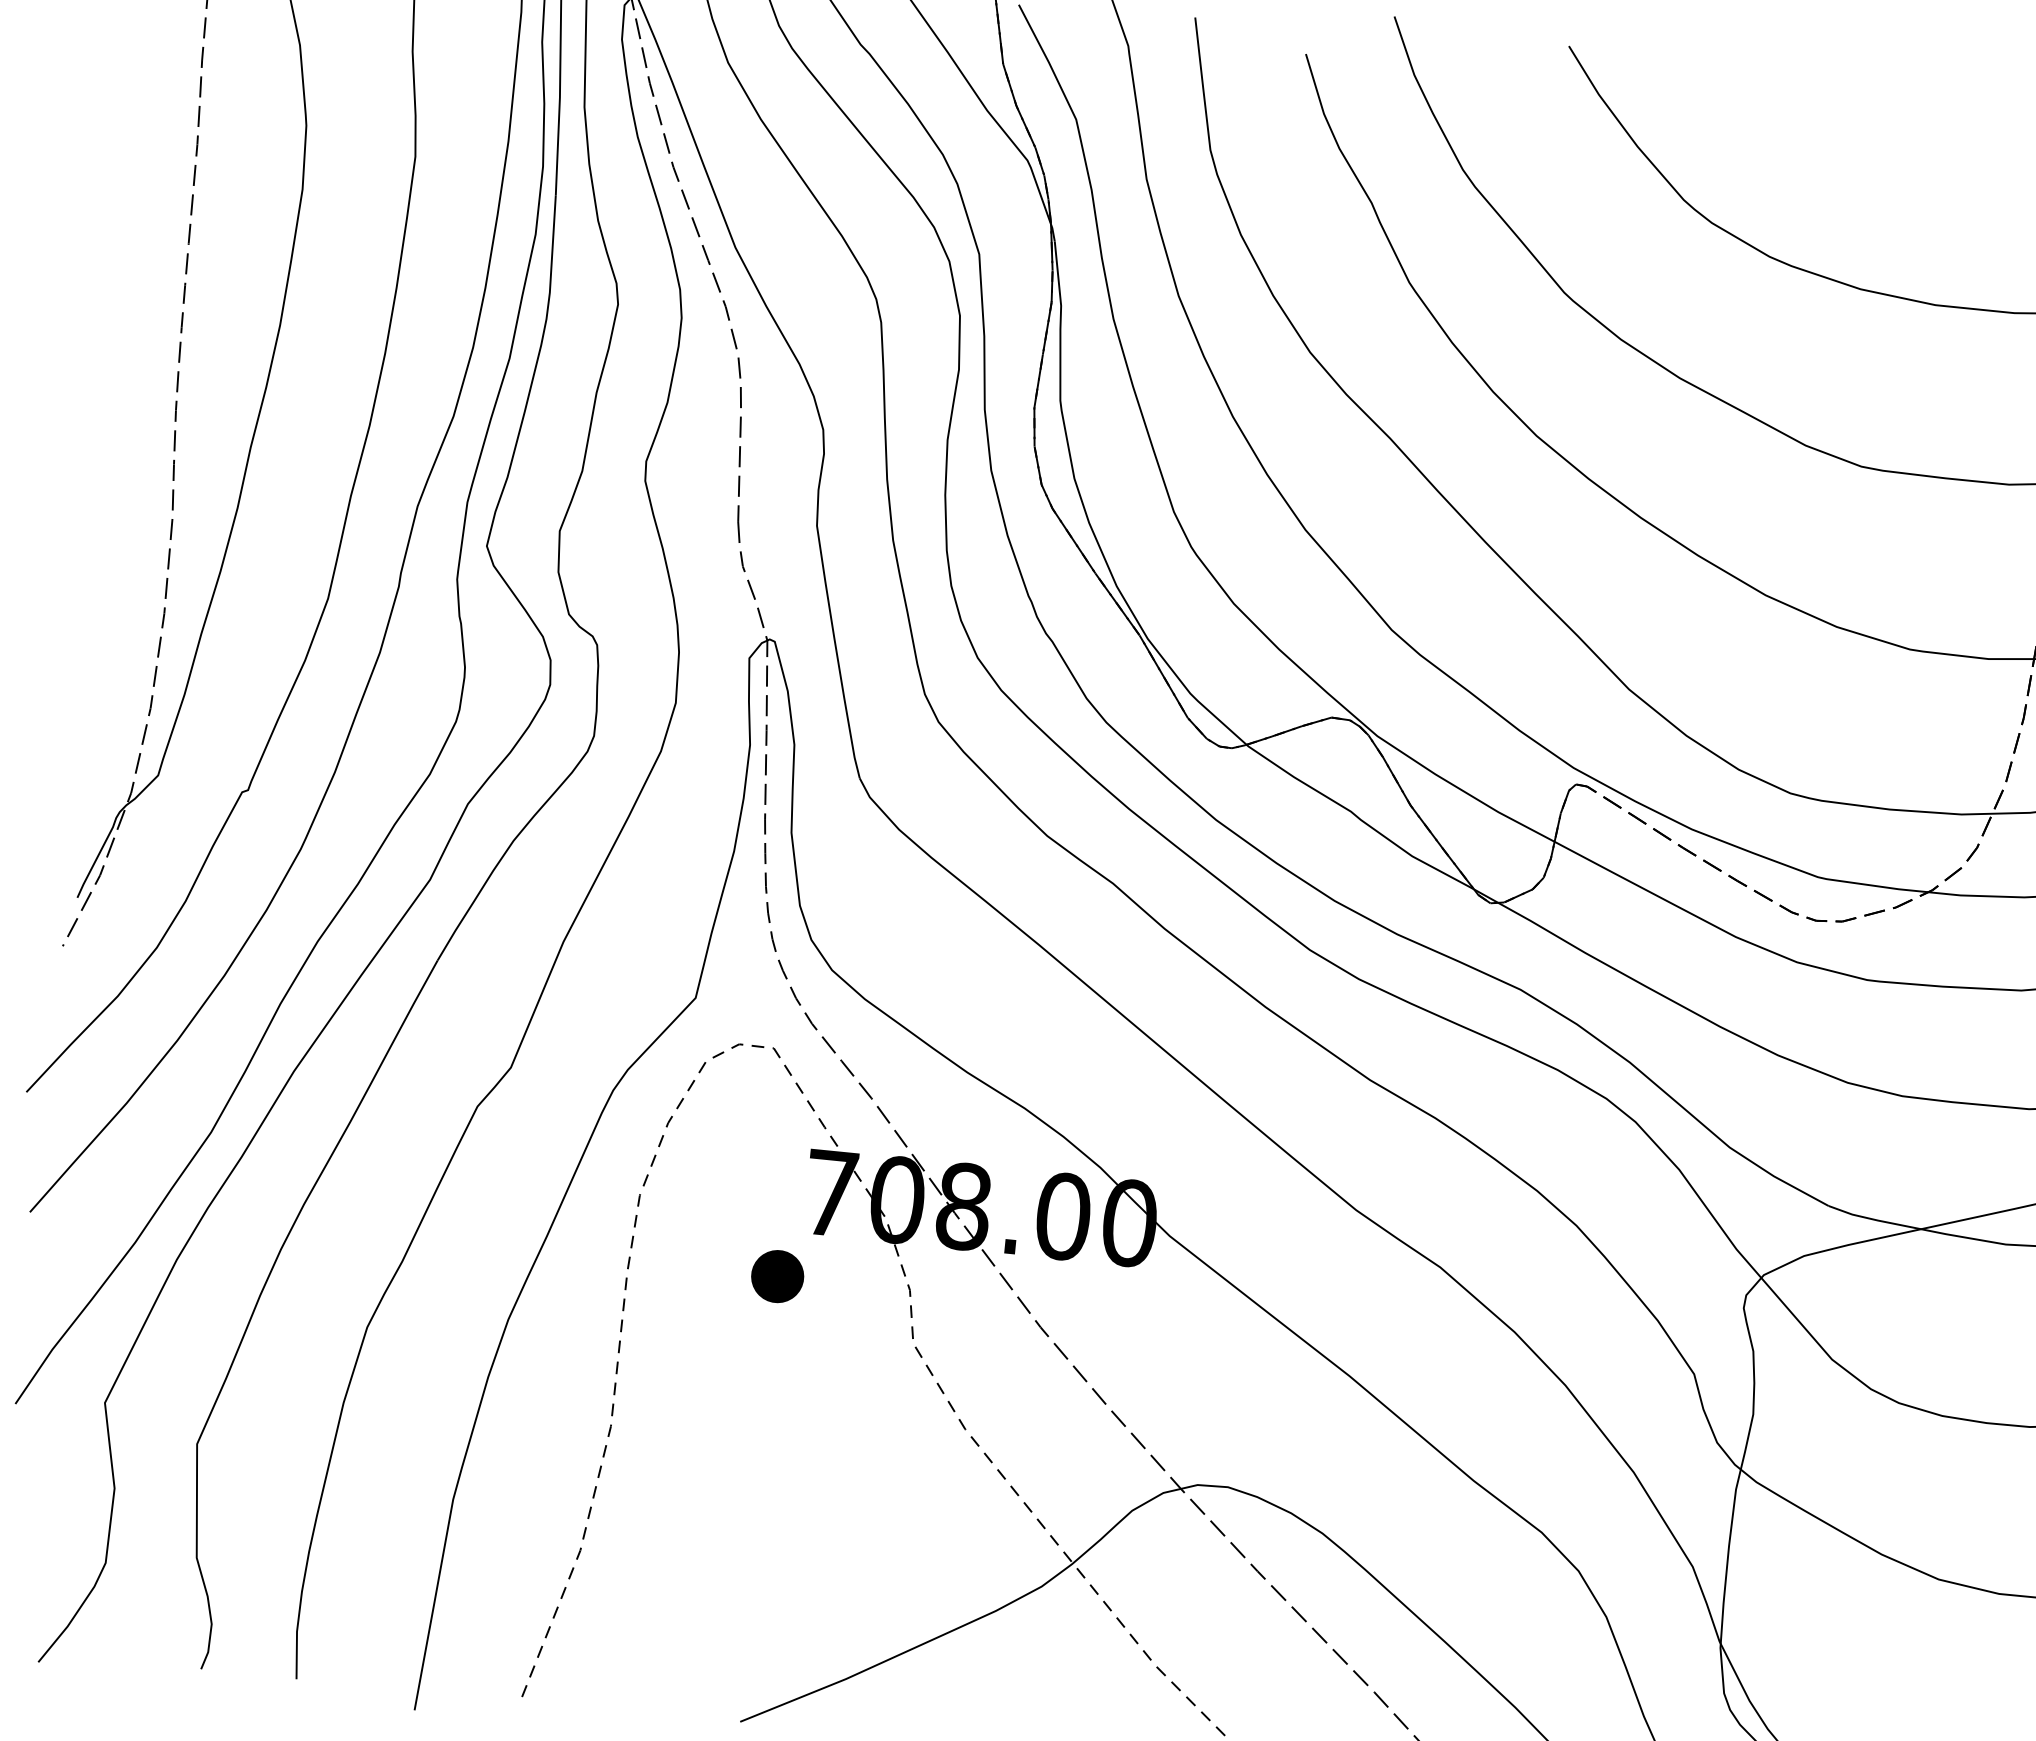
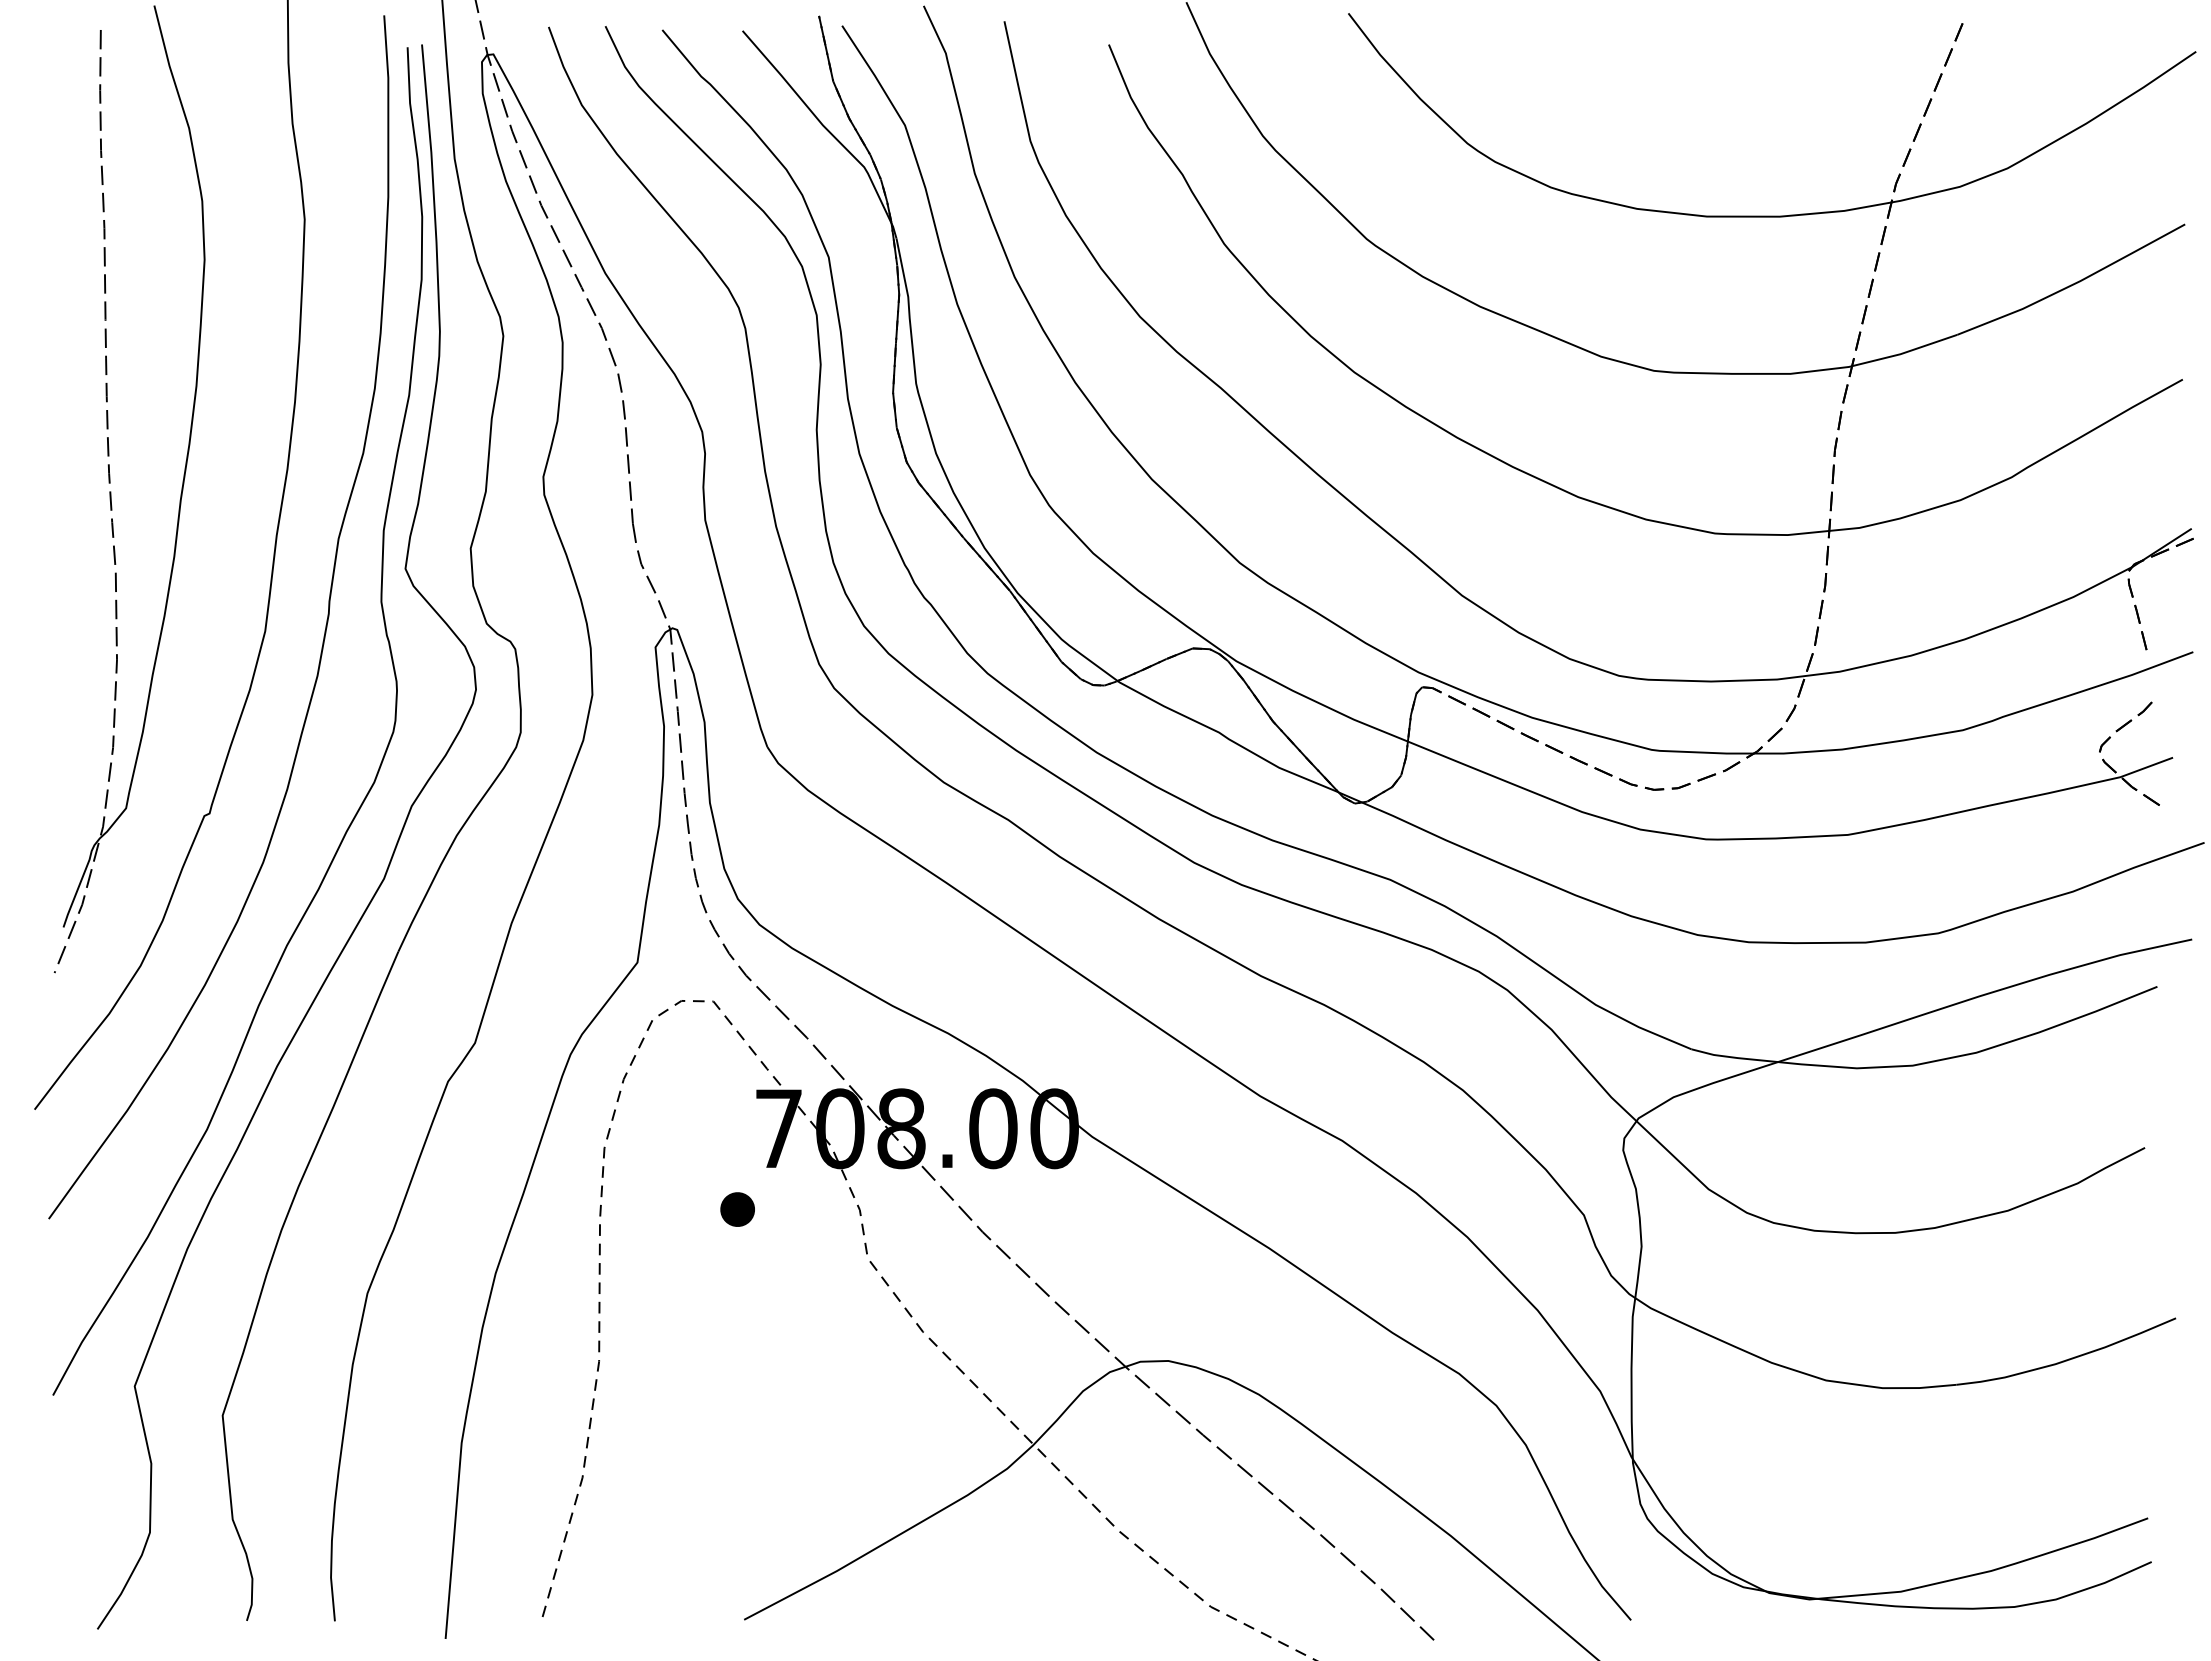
part: (777, 1276) -> (737, 1209), size x0.71

